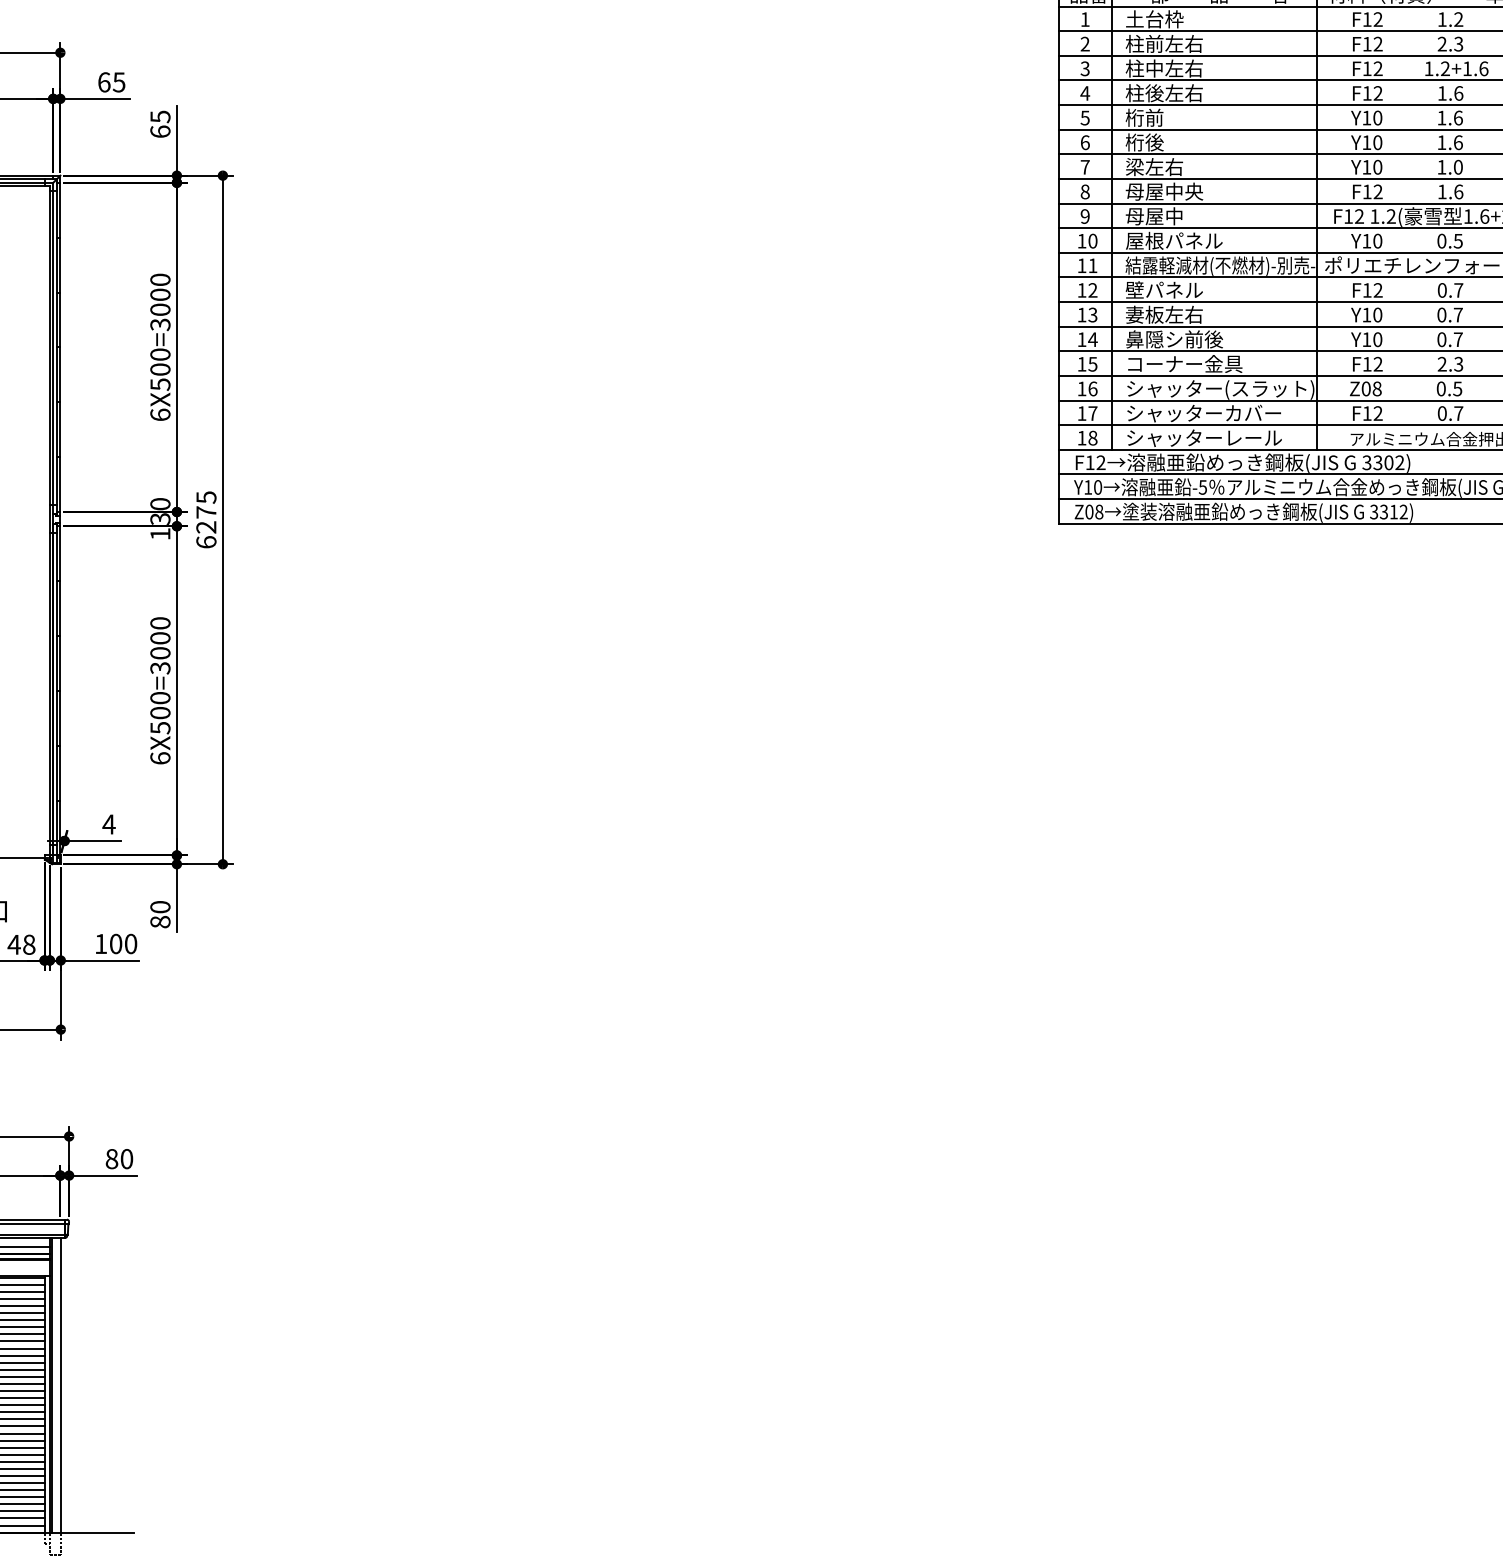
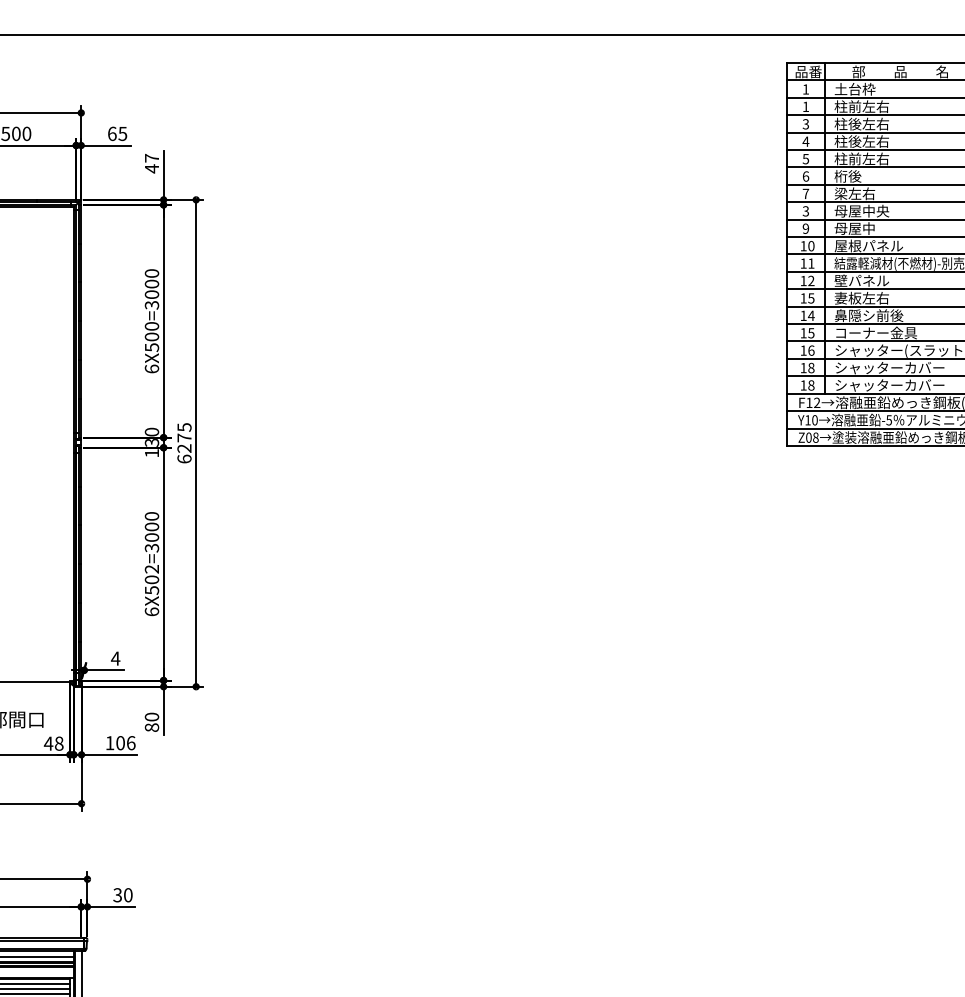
text: (1084, 43) -> (805, 106), 2 -> 1
text: (1154, 68) -> (854, 124), 柱中左右 -> 柱後左右
text: (1164, 117) -> (861, 158), 桁前 -> 柱前左右
text: (160, 124) -> (152, 163), 65 -> 47
text: (1084, 191) -> (805, 211), 8 -> 3
text: (1092, 314) -> (811, 298), 13 -> 15
text: (1092, 413) -> (811, 368), 17 -> 18
text: (1253, 437) -> (924, 384), シャッターレール -> シャッターカバー
text: (160, 698) -> (152, 569), 6X500=3000 -> 6X502=3000
text: (131, 943) -> (131, 742), 100 -> 106
text: (111, 1159) -> (117, 895), 80 -> 30

